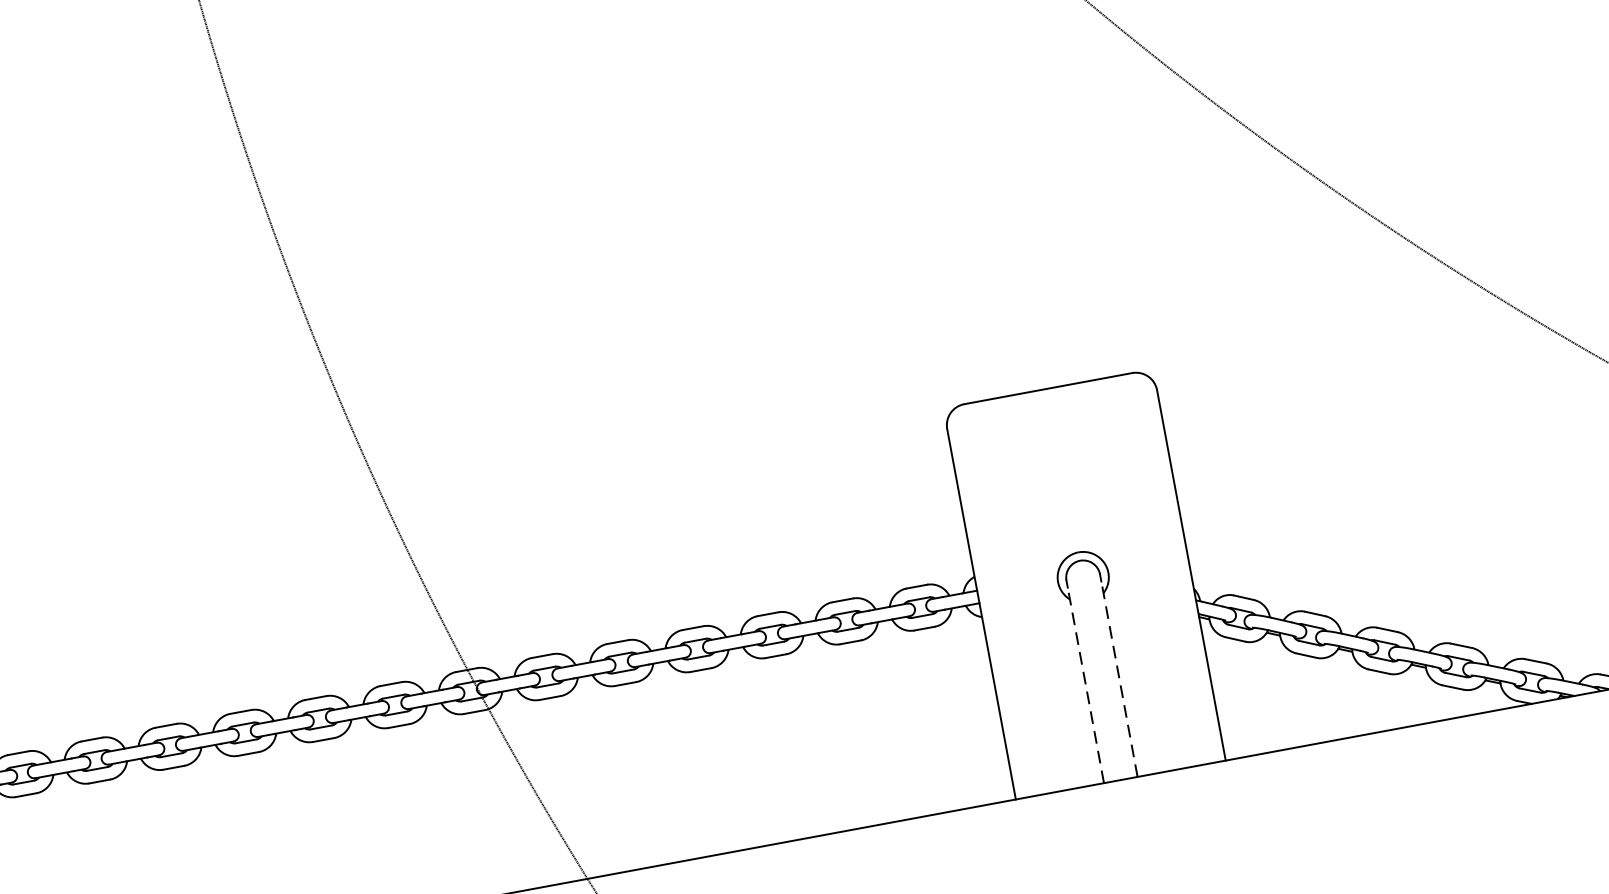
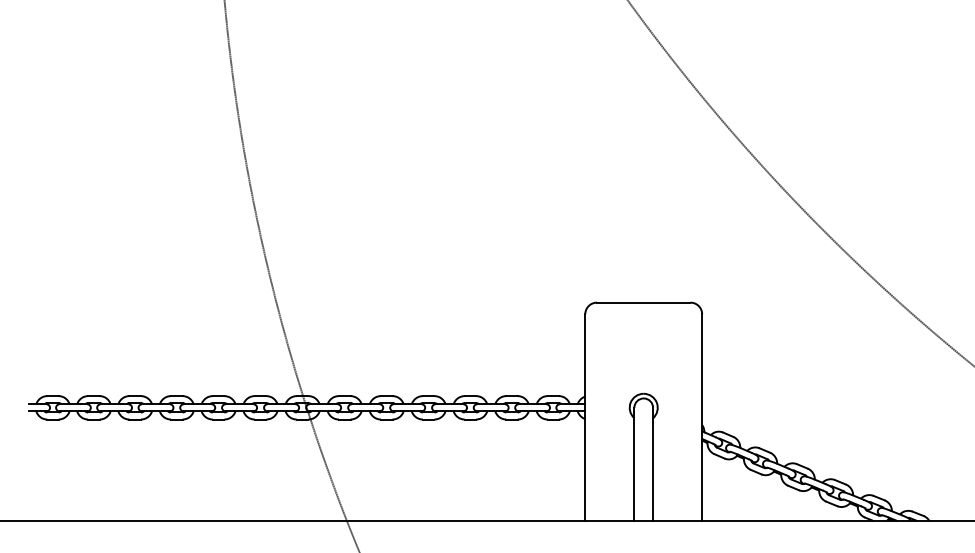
line: (1119, 677) -> (653, 465), dashed -> solid
line: (1085, 684) -> (634, 465), dashed -> solid

